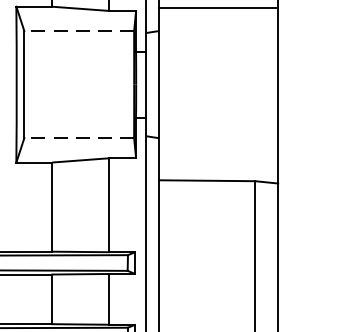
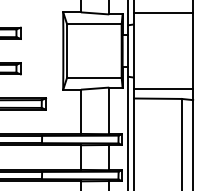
line: (77, 31) -> (93, 24), dashed -> solid
line: (77, 137) -> (93, 77), dashed -> solid
line: (218, 160) -> (163, 88), added

